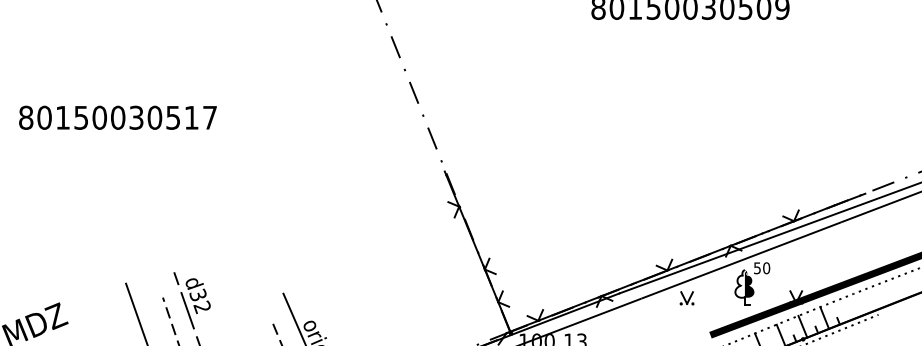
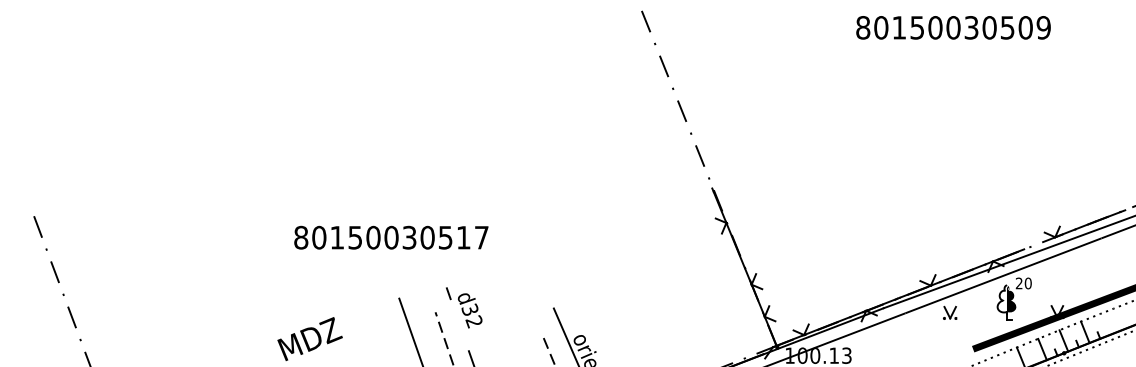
text: (118, 117) -> (391, 237), moved
line: (778, 227) -> (1039, 243), removed
text: (757, 268) -> (1019, 283), 50 -> 20
line: (187, 310) -> (459, 324), removed

